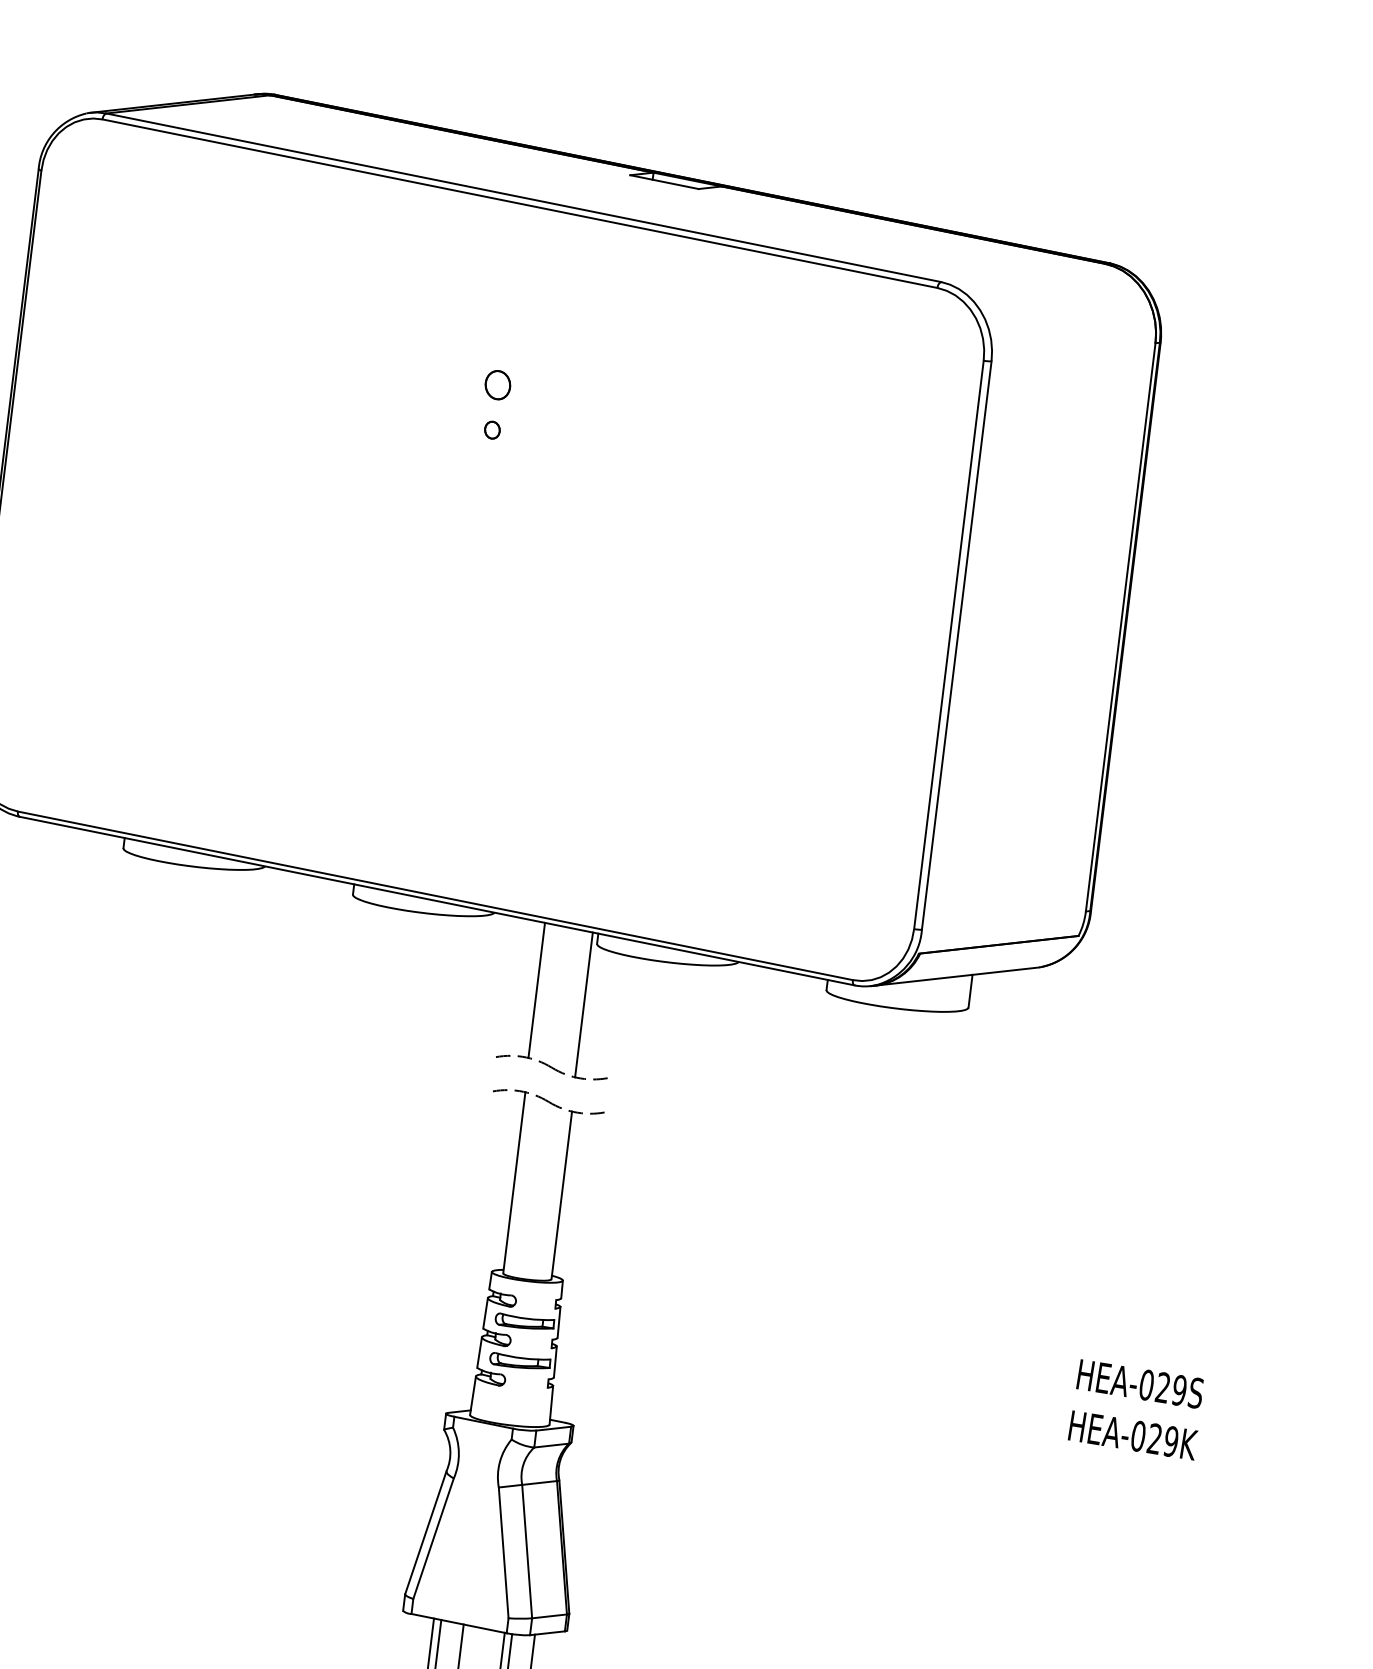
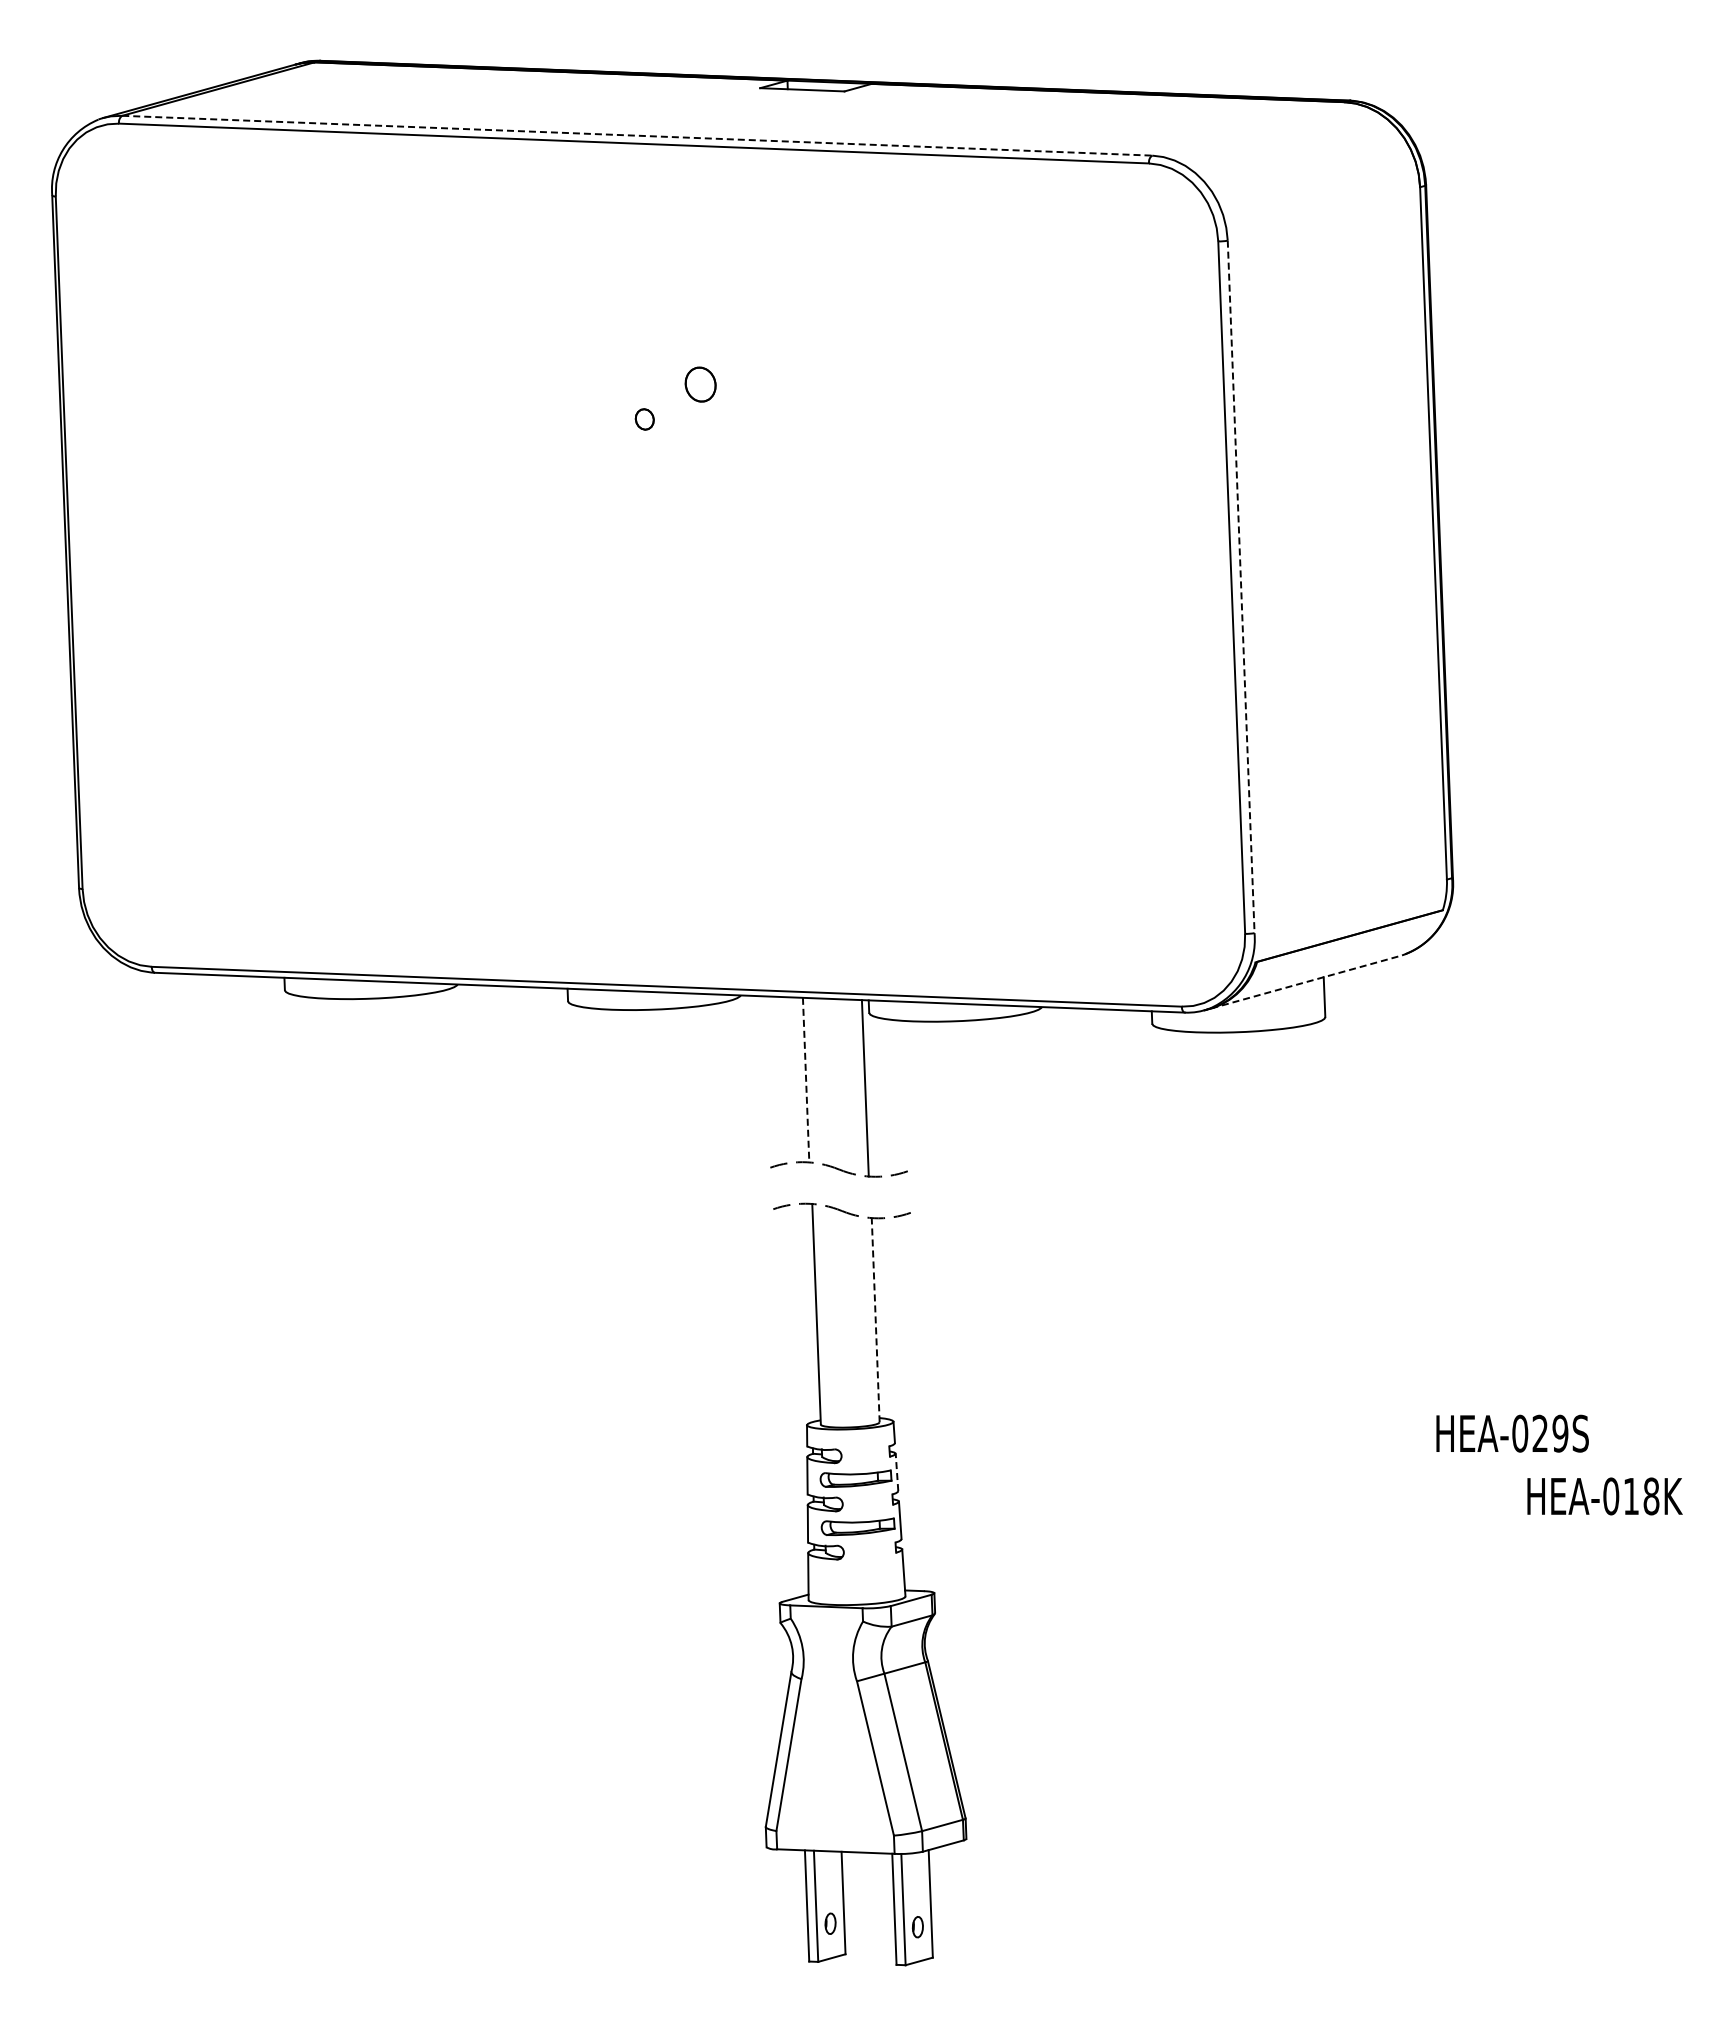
line: (523, 197) -> (637, 135), solid -> dashed
part: (497, 385) -> (700, 384), moved
line: (956, 646) -> (1241, 587), solid -> dashed
line: (957, 976) -> (1306, 981), solid -> dashed
line: (537, 990) -> (806, 1080), solid -> dashed
line: (561, 1194) -> (875, 1319), solid -> dashed
line: (559, 1322) -> (897, 1472), solid -> dashed
text: (1140, 1383) -> (1512, 1433), moved
text: (1163, 1440) -> (1641, 1496), HEA-029K -> HEA-018K

